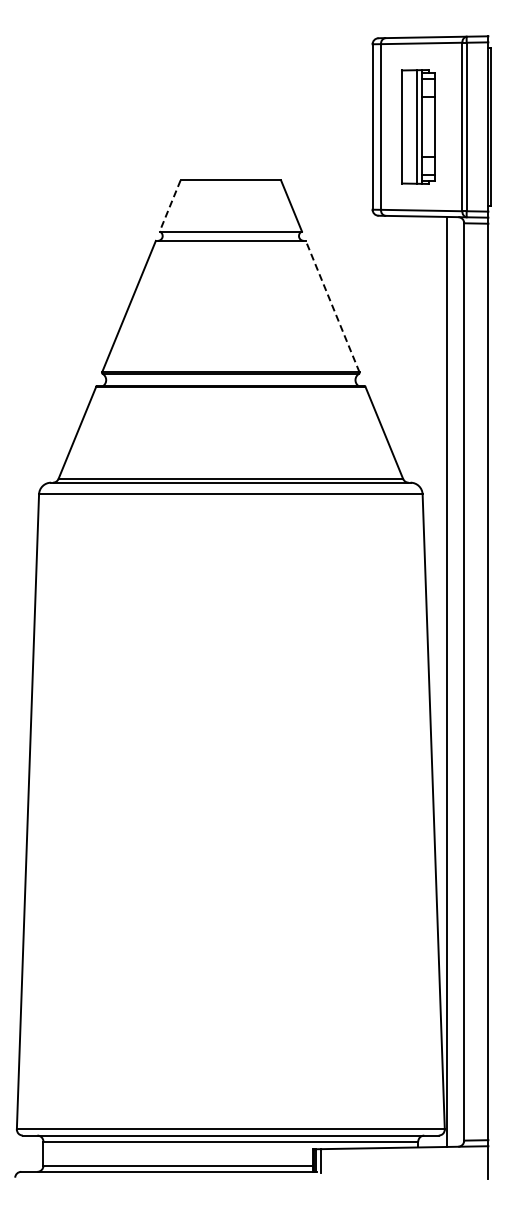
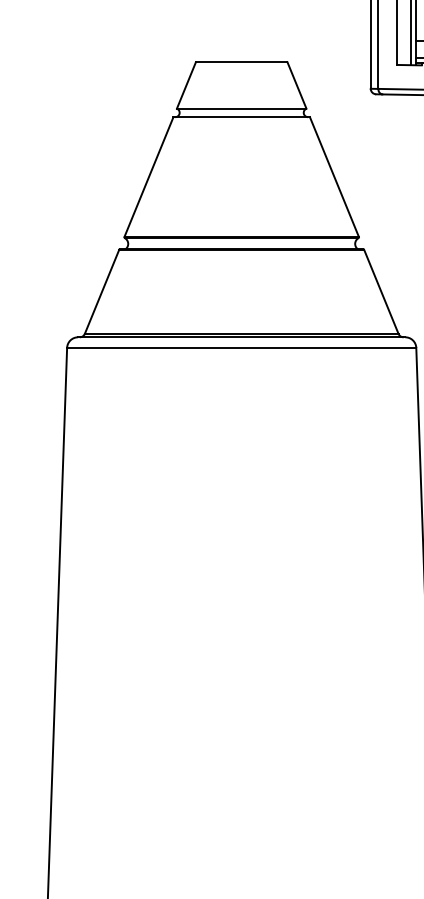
line: (170, 206) -> (186, 85), dashed -> solid
line: (332, 306) -> (334, 176), dashed -> solid

